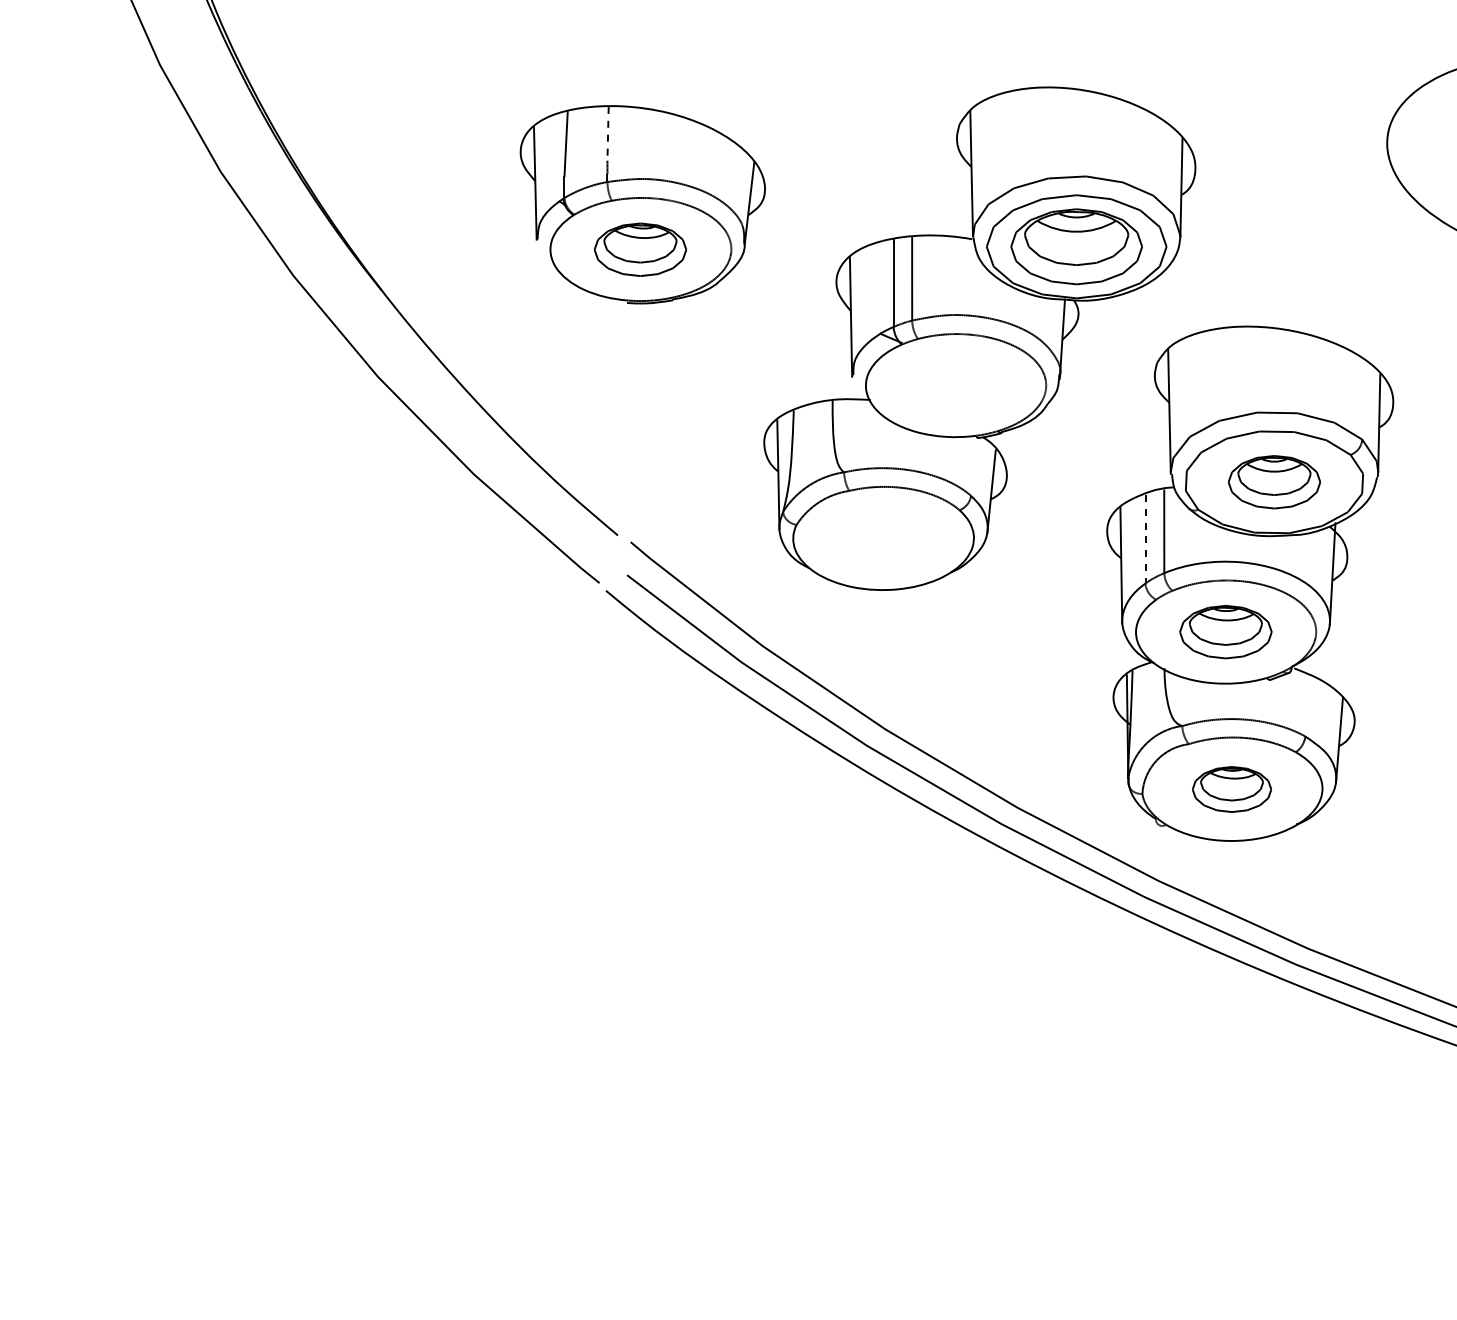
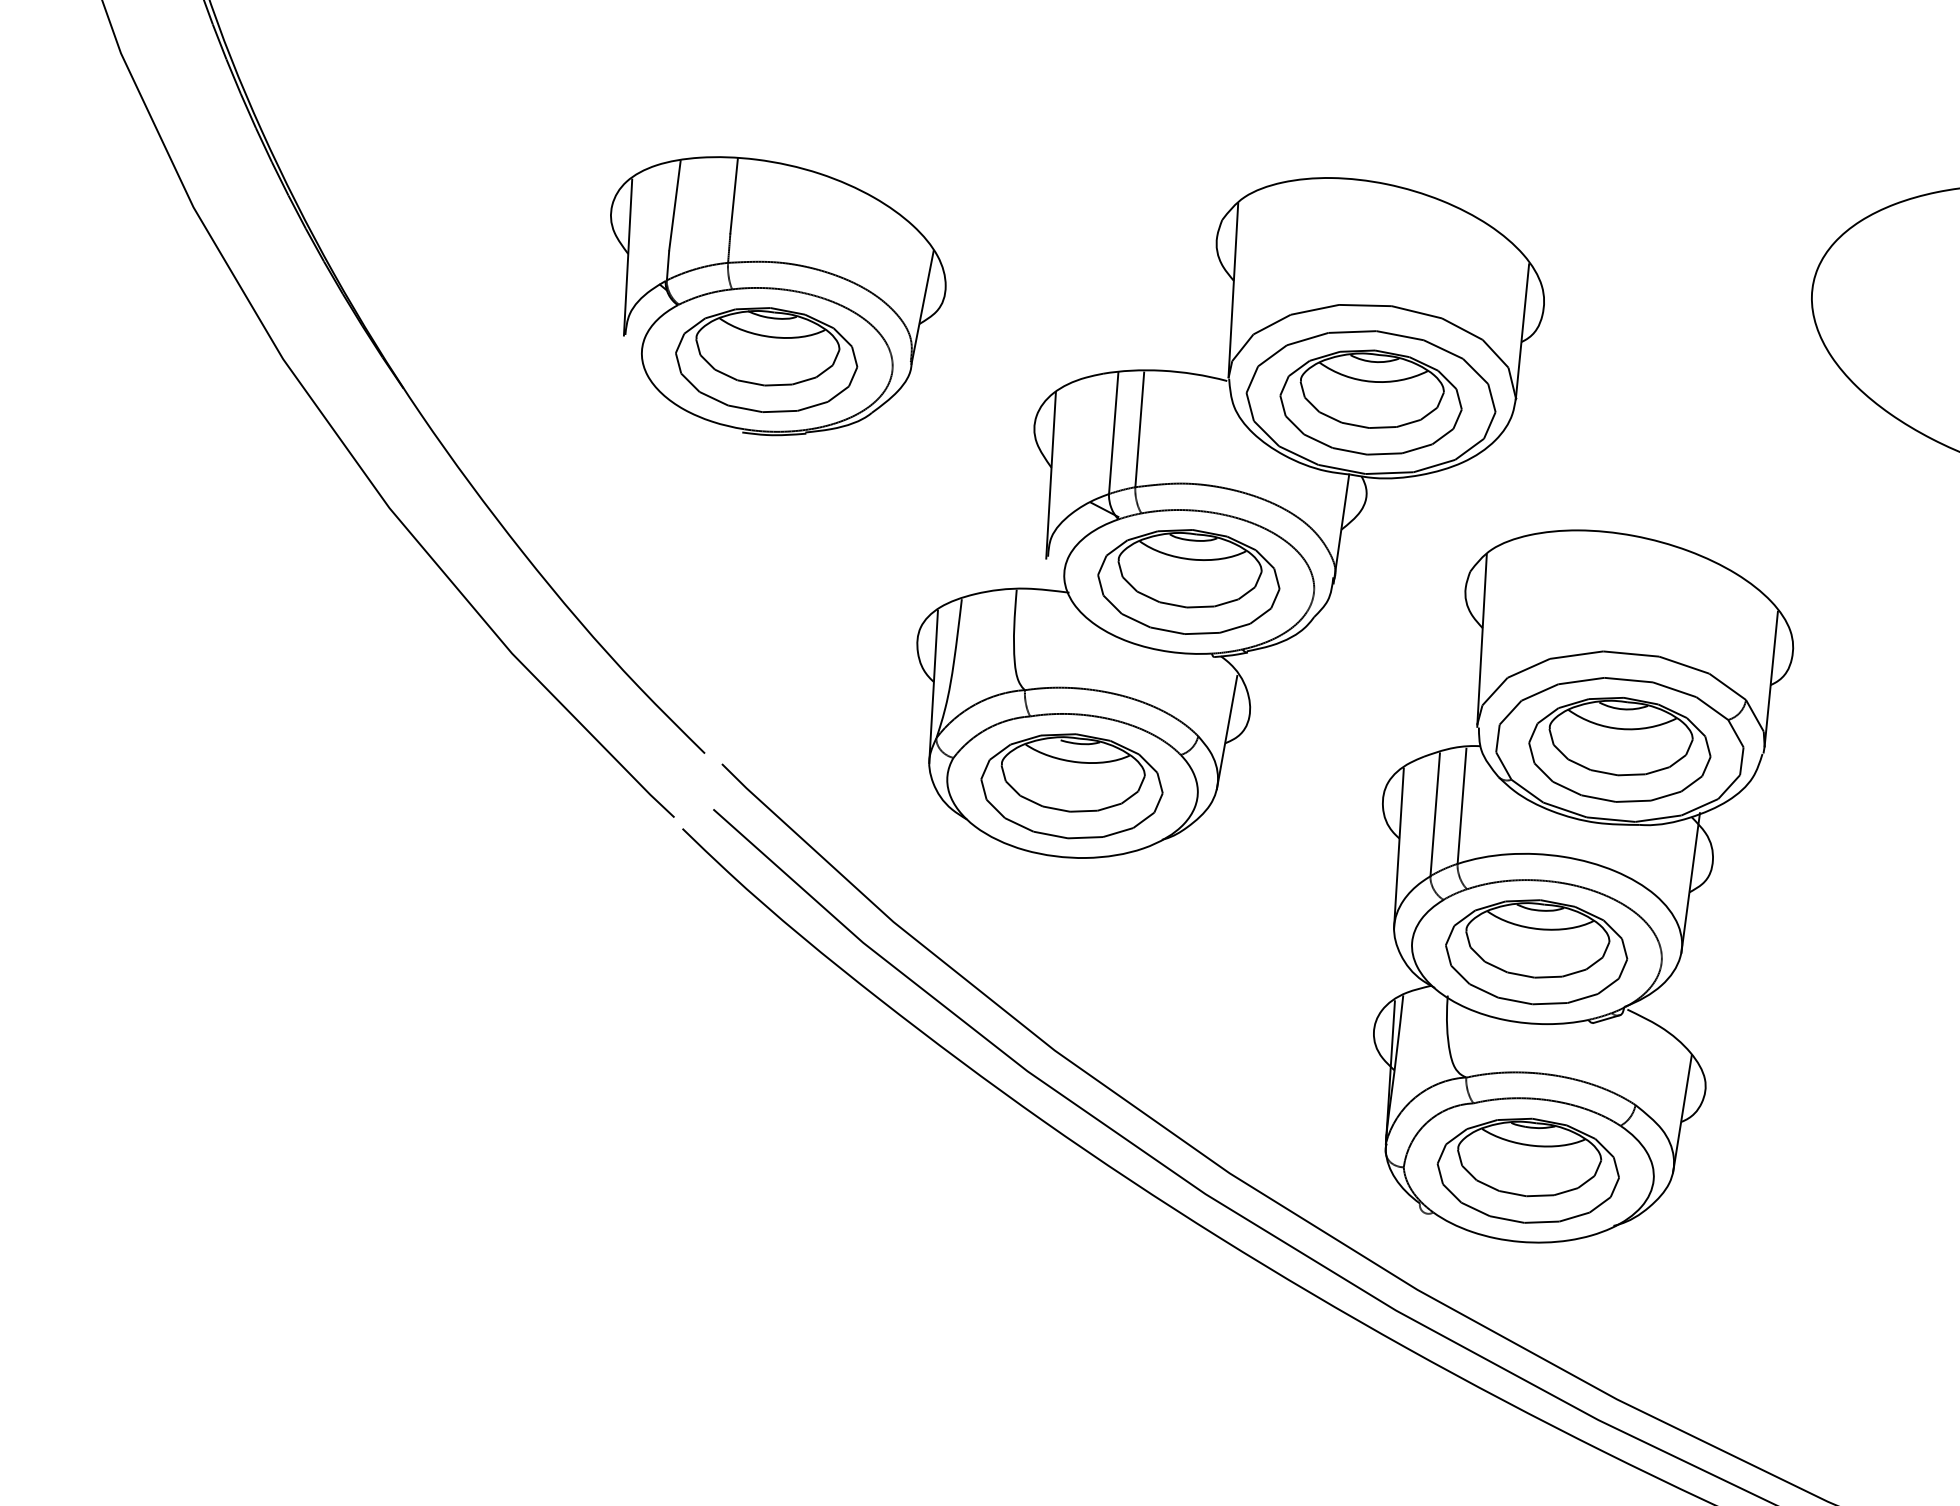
line: (608, 133) -> (734, 195), dashed -> solid
part: (640, 249) -> (766, 359), size x1.43
part: (955, 385) -> (1188, 581), added
part: (1274, 481) -> (1620, 748), size x1.43
part: (883, 538) -> (1072, 785), added
line: (1145, 539) -> (1435, 815), dashed -> solid
part: (1225, 631) -> (1536, 951), size x1.43
part: (1231, 789) -> (1527, 1170), size x1.67

